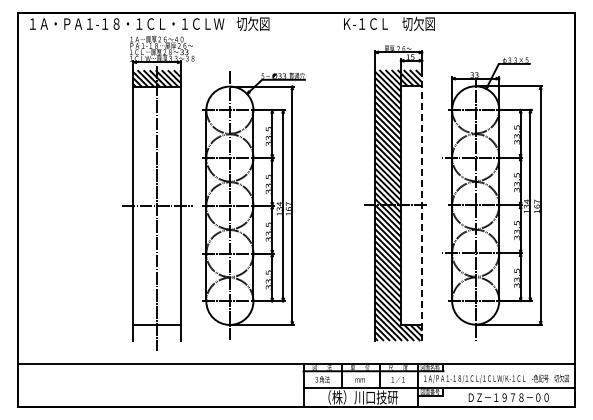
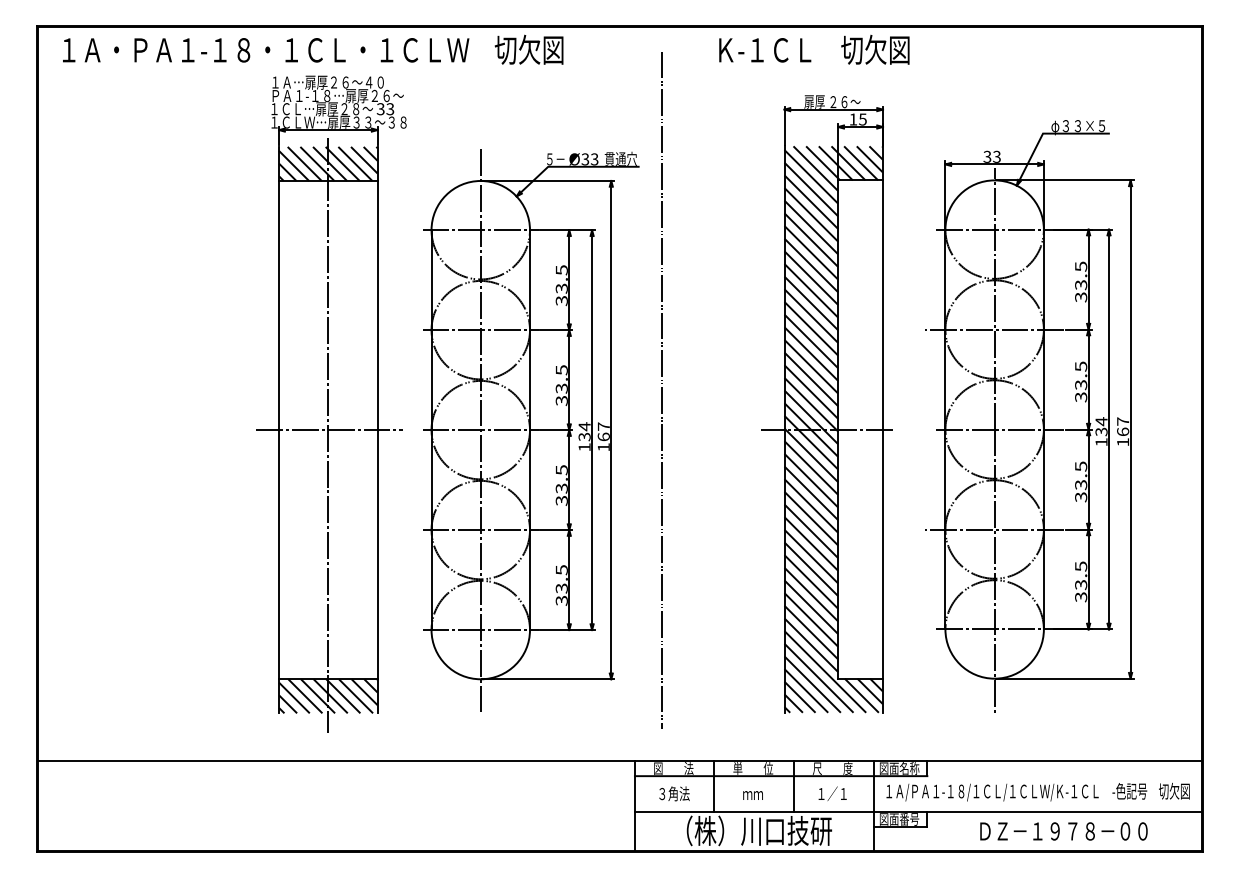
line: (316, 186) -> (661, 389), added
line: (422, 204) -> (883, 427), dashed -> solid
hatch: (156, 332) -> (327, 695), added

